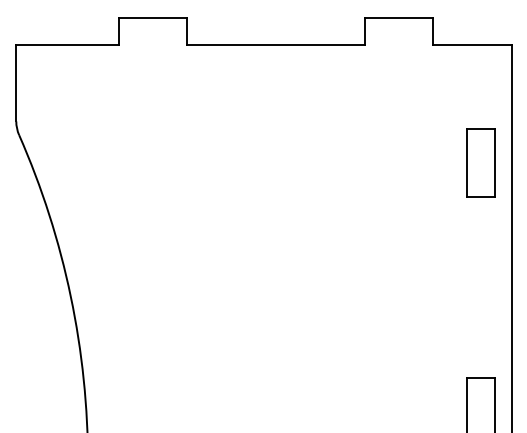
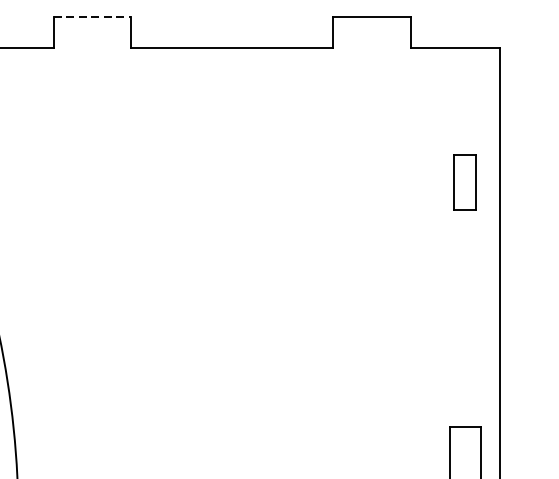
line: (153, 17) -> (93, 17), solid -> dashed
part: (480, 162) -> (464, 181), size x0.7

